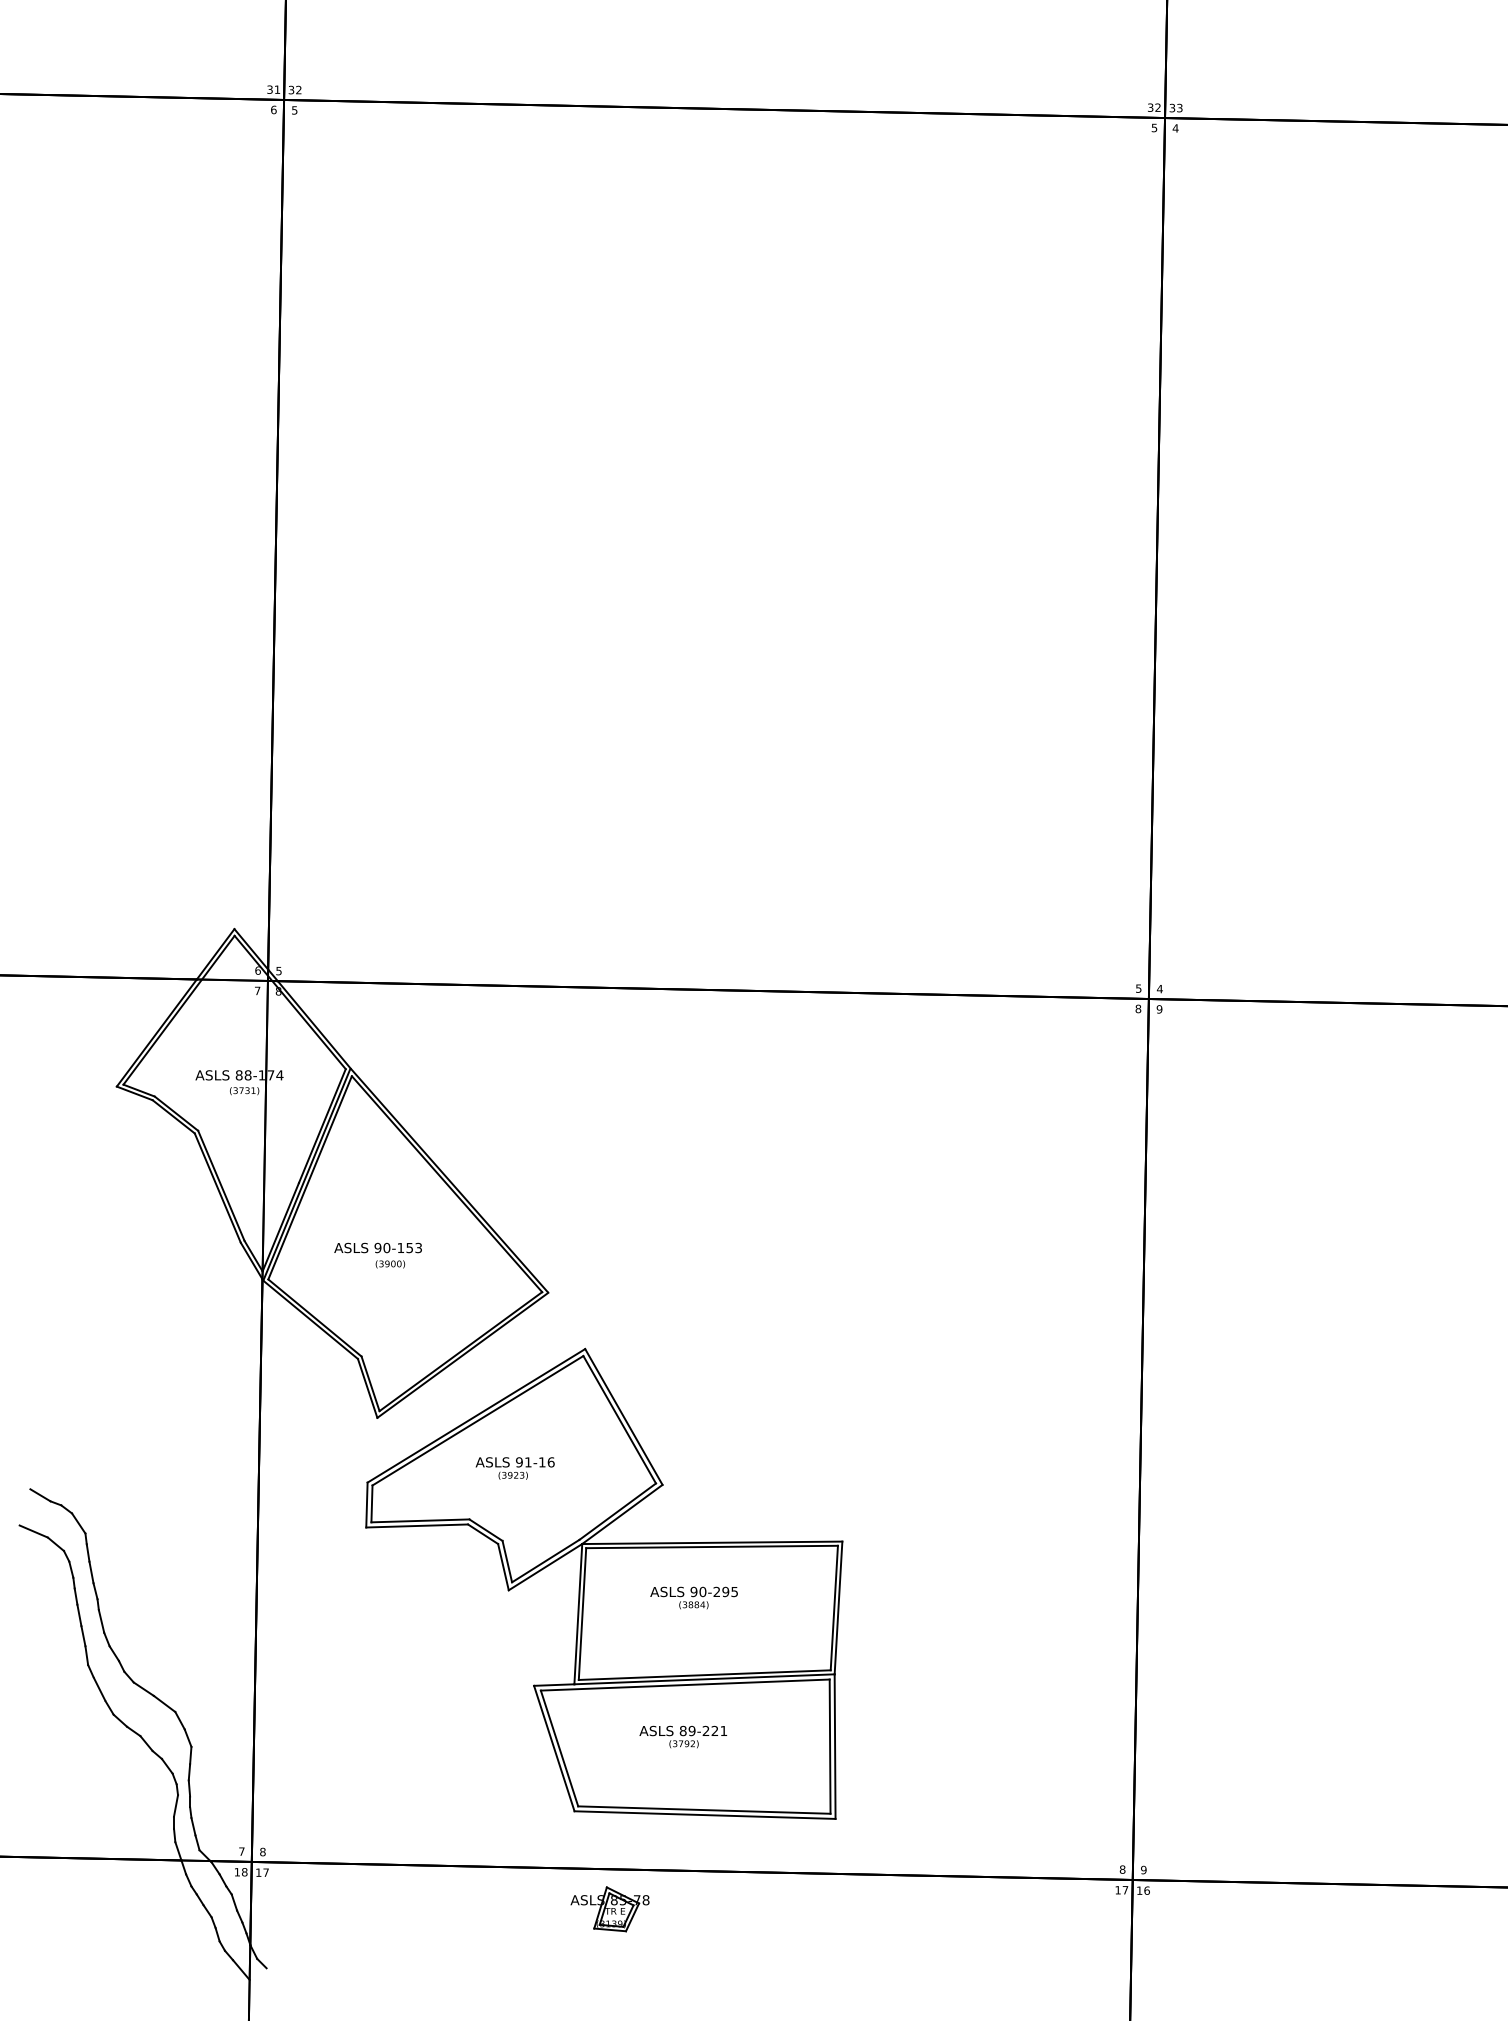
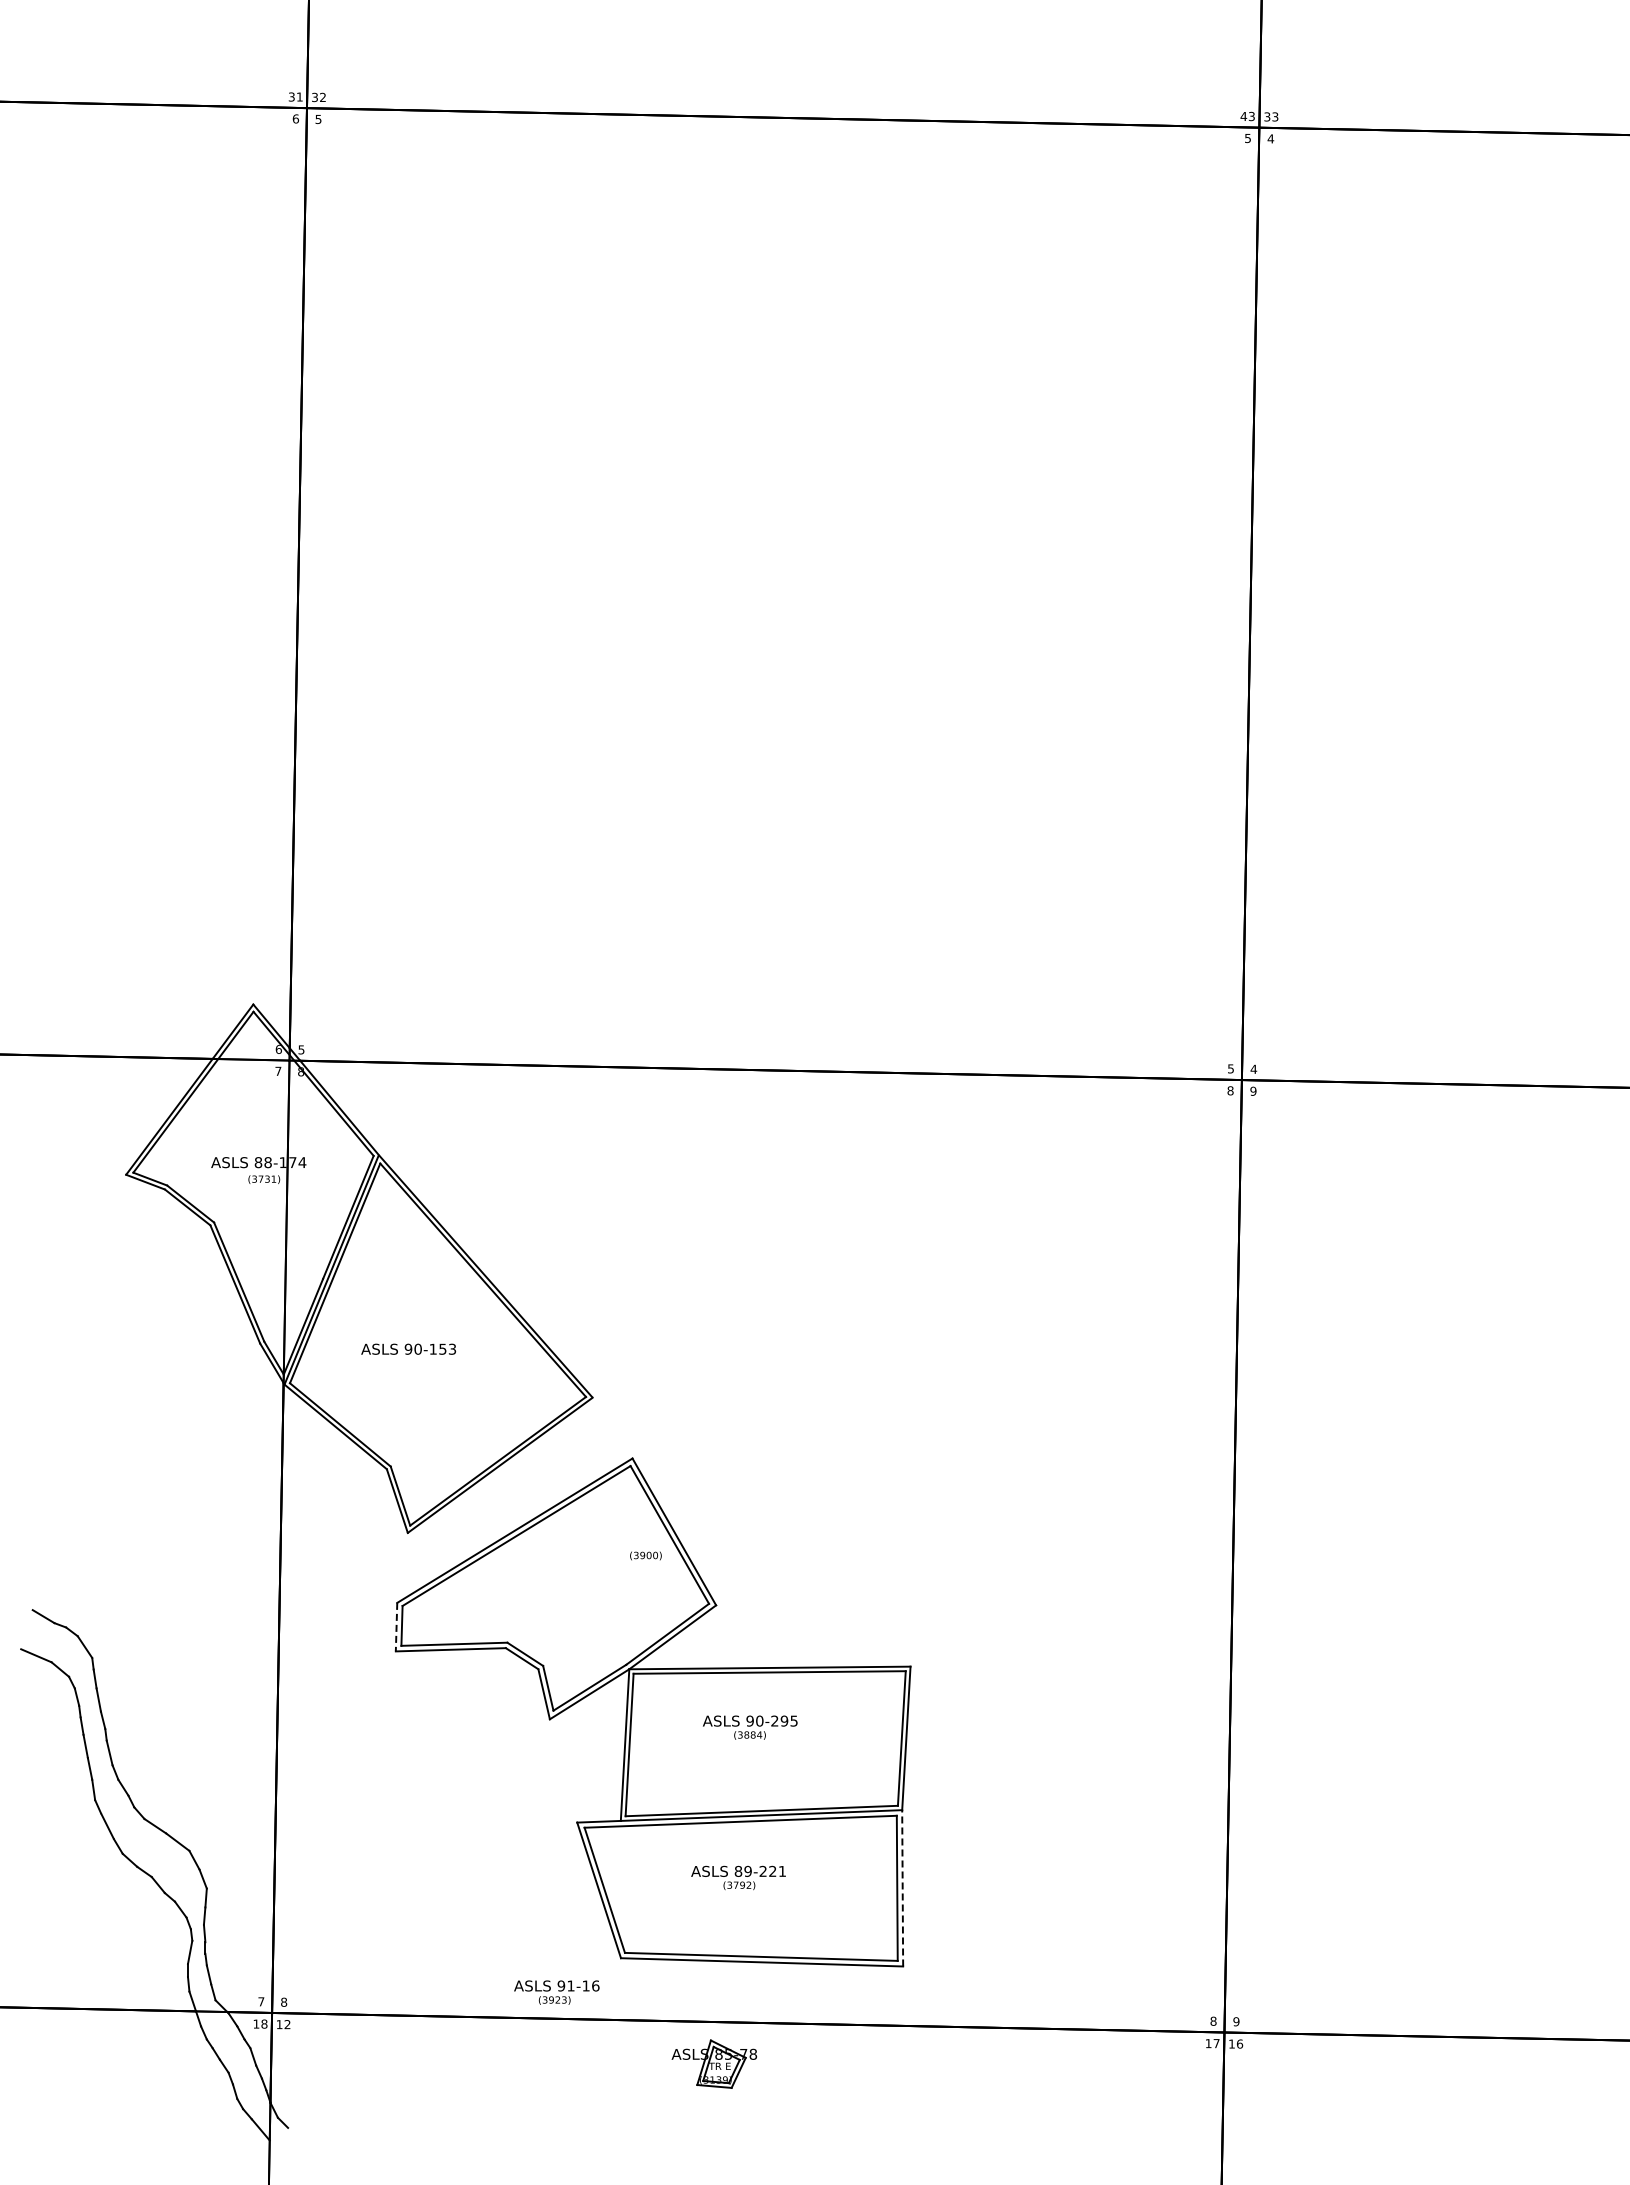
text: (1154, 107) -> (1247, 116), 32 -> 43
text: (390, 1263) -> (645, 1555), moved
text: (514, 1468) -> (556, 1992), moved
line: (366, 1505) -> (396, 1627), solid -> dashed
line: (834, 1745) -> (902, 1887), solid -> dashed
text: (266, 1872) -> (287, 2024), 17 -> 12
part: (609, 1908) -> (713, 2063), moved

